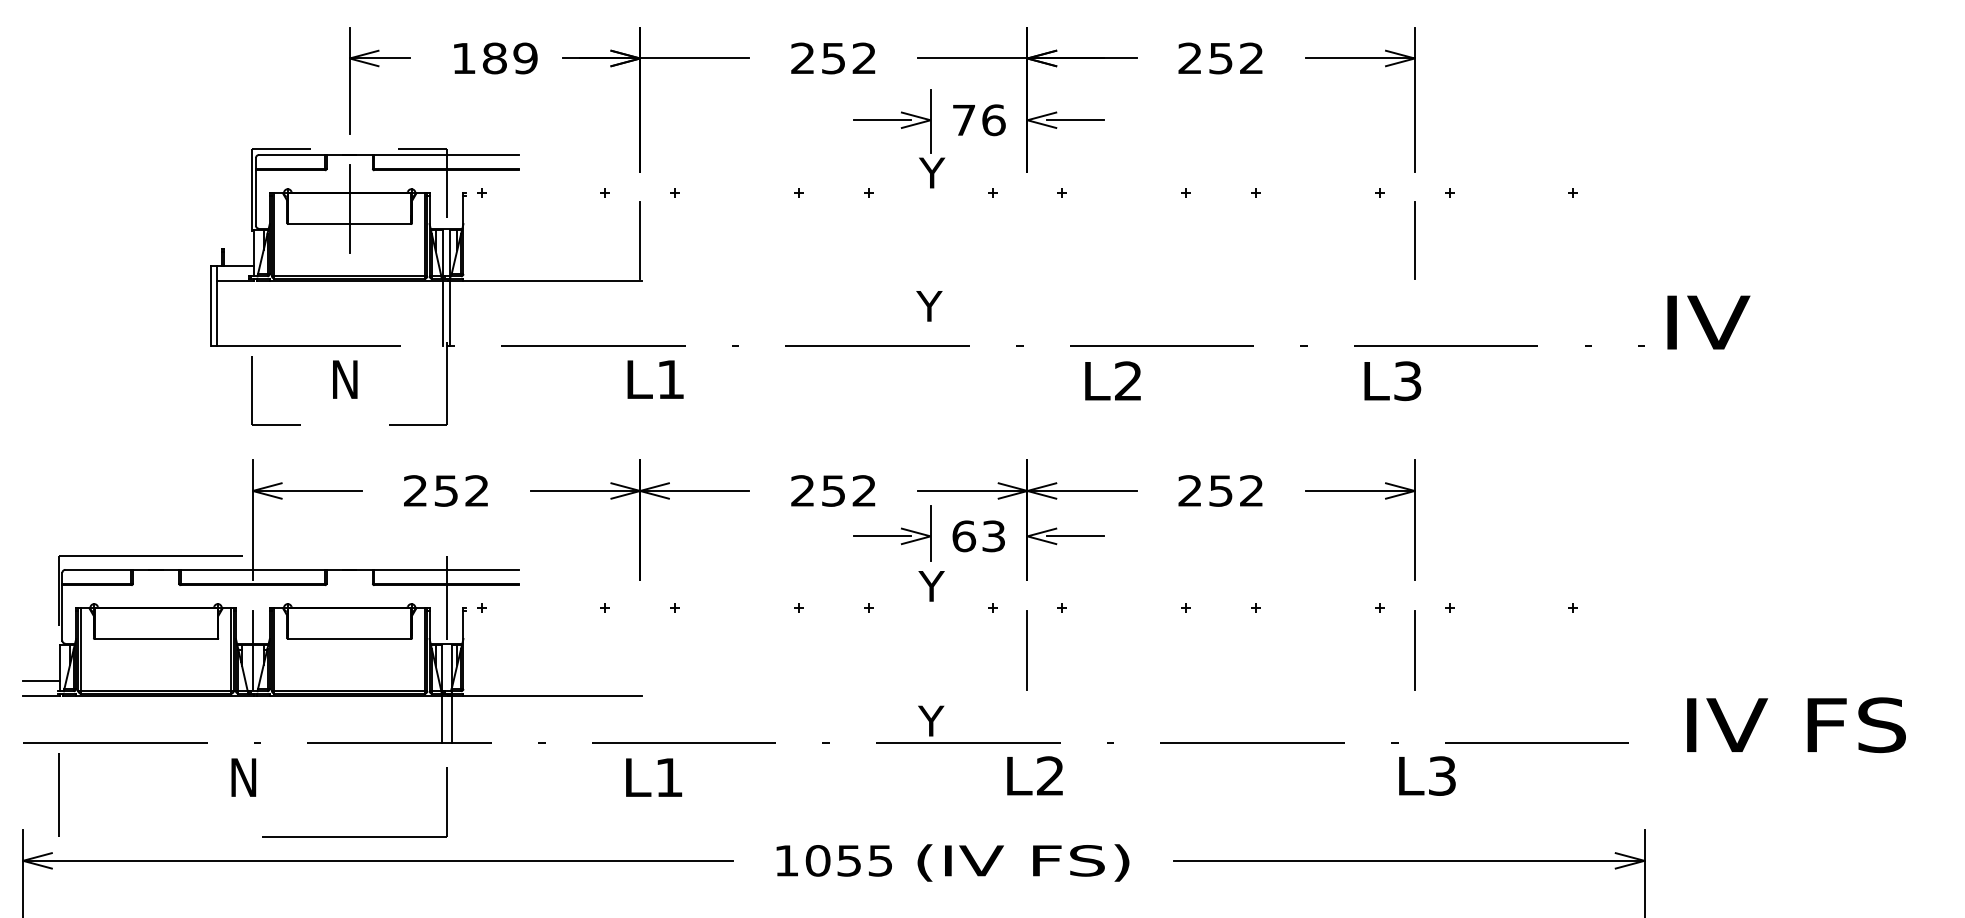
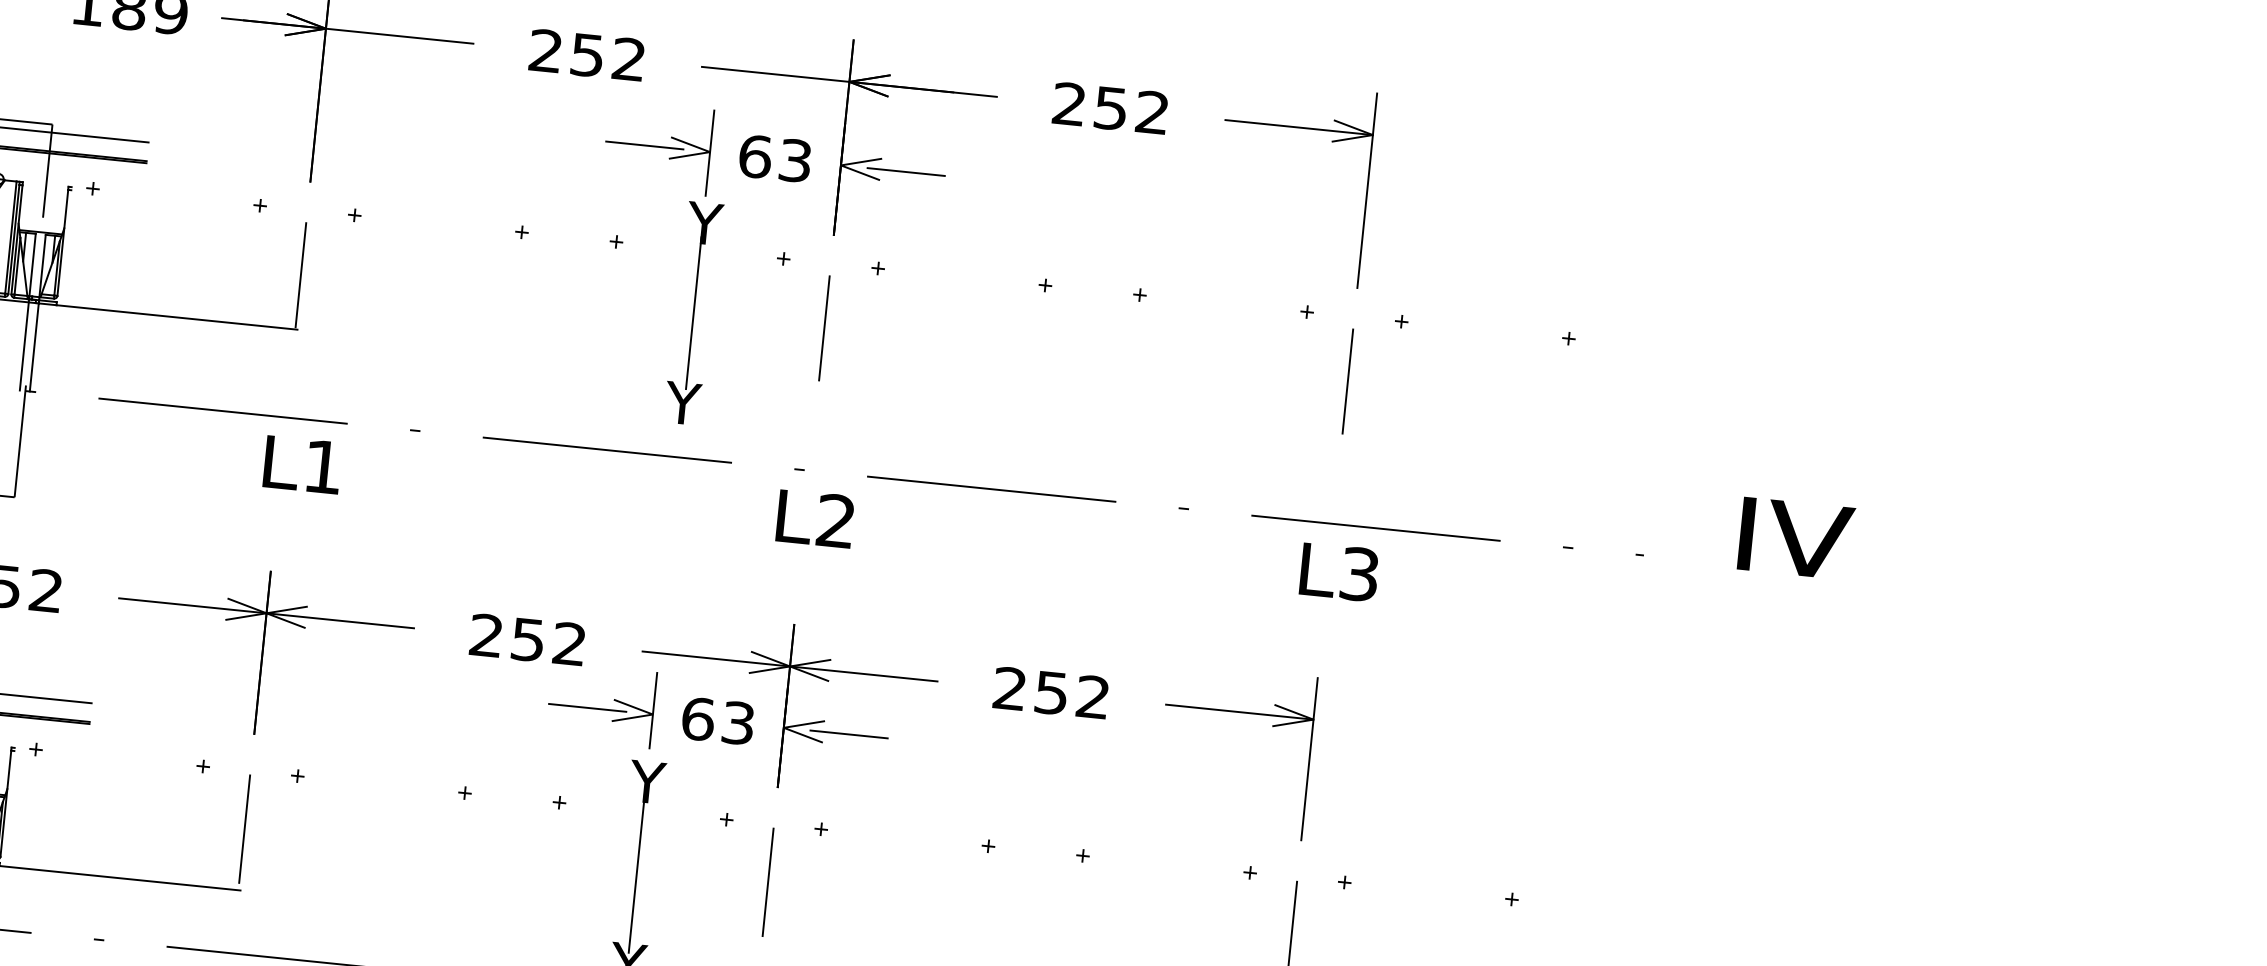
text: (978, 120) -> (774, 158), 76 -> 63
line: (930, 239) -> (693, 313), added
line: (1027, 240) -> (824, 327), added
text: (1708, 322) -> (1795, 538), moved
text: (1112, 380) -> (814, 518), moved
text: (1392, 381) -> (1339, 572), moved
line: (640, 650) -> (245, 828), added
line: (930, 652) -> (636, 871), added

